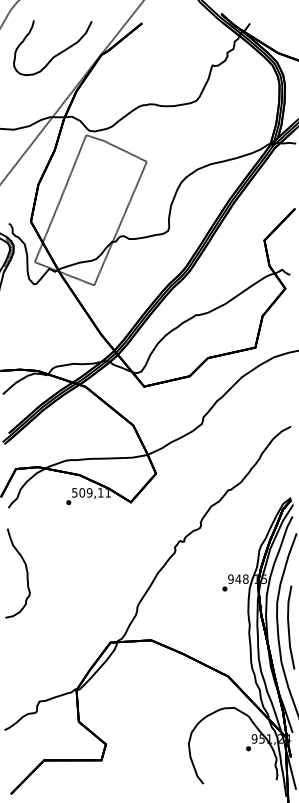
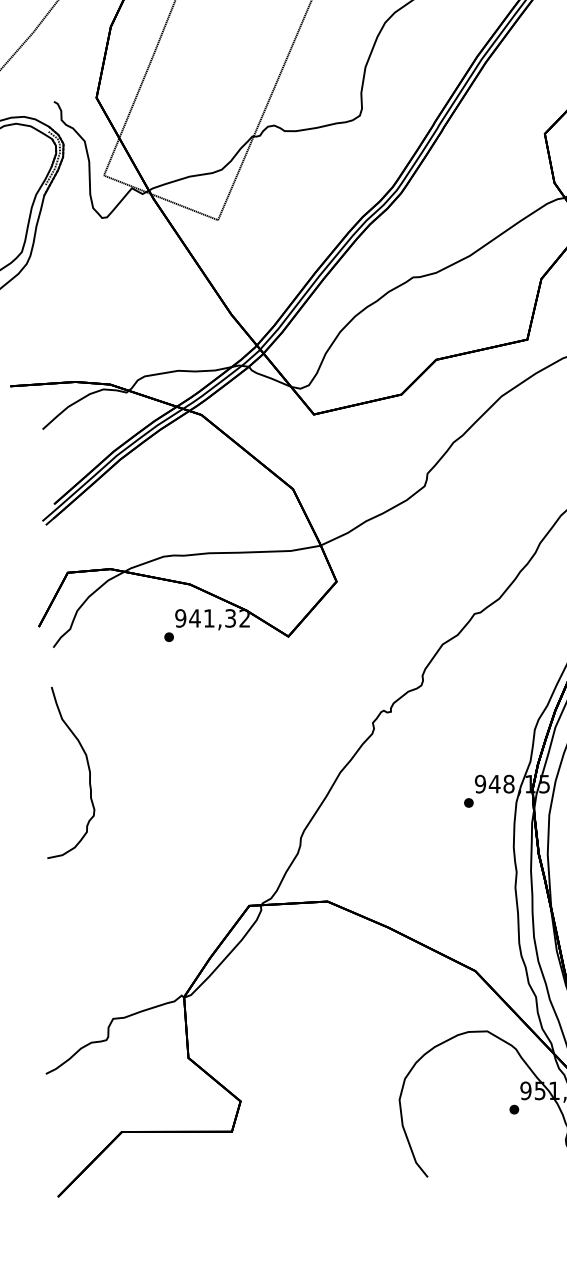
text: (91, 492) -> (212, 617), 509,11 -> 941,32

